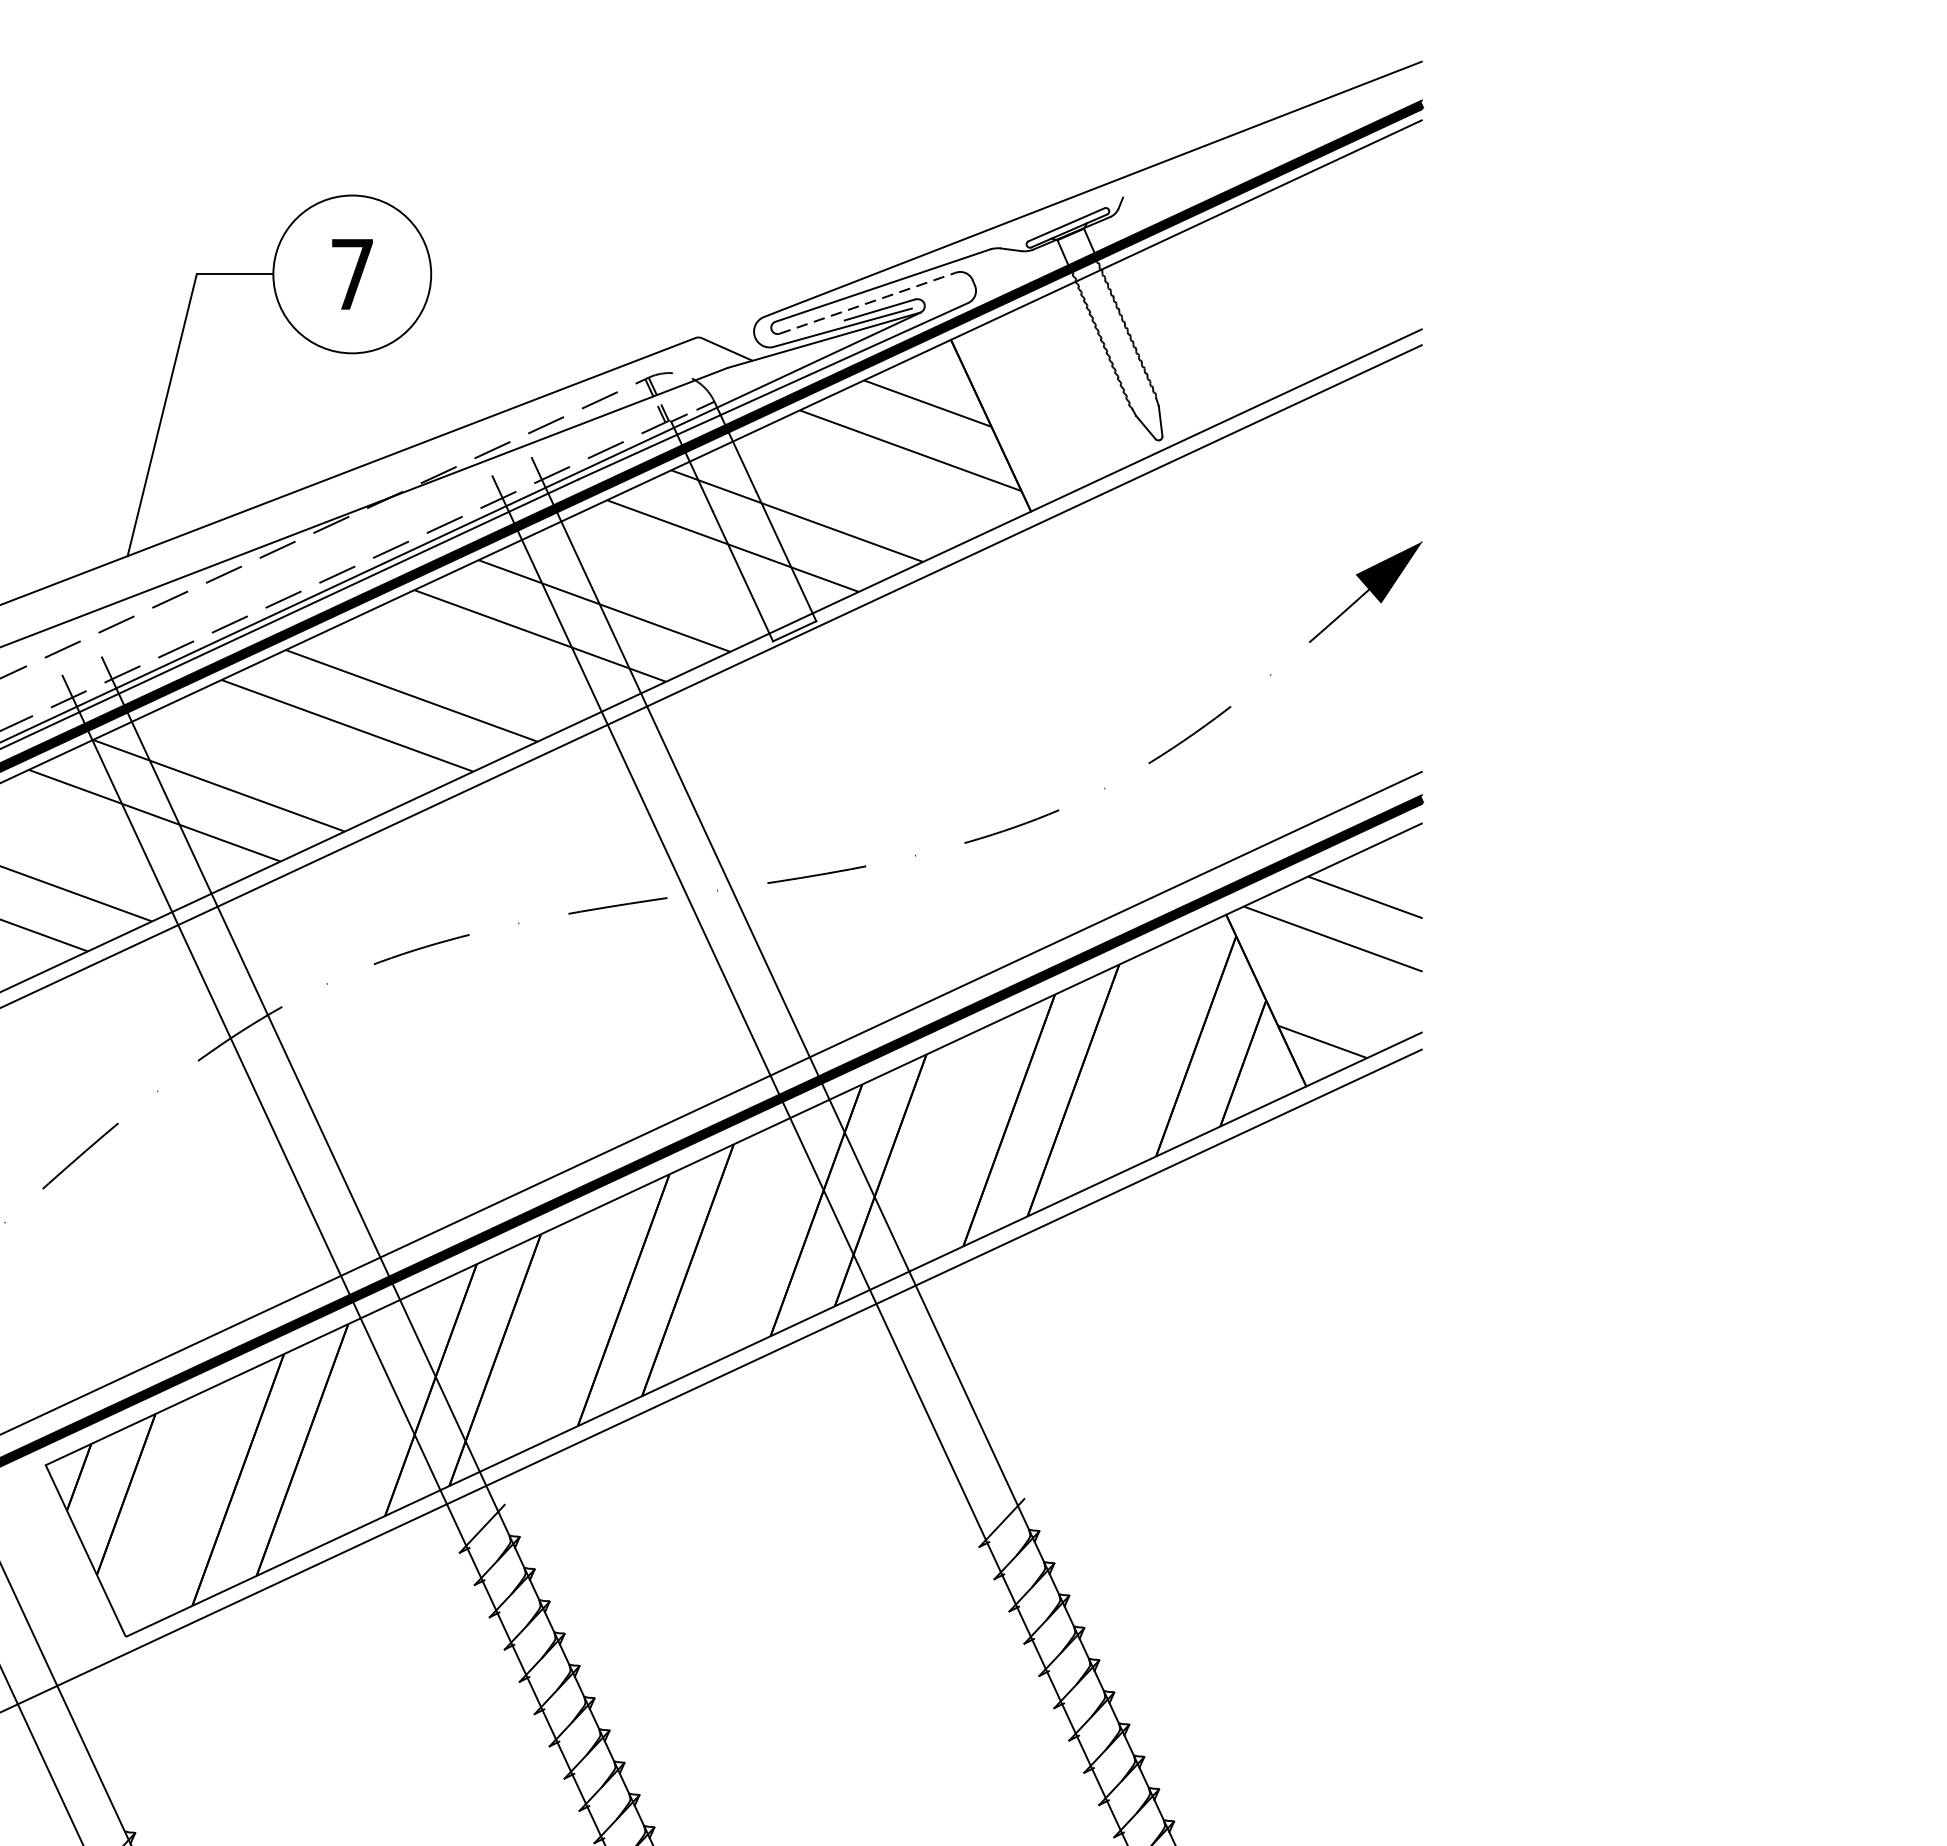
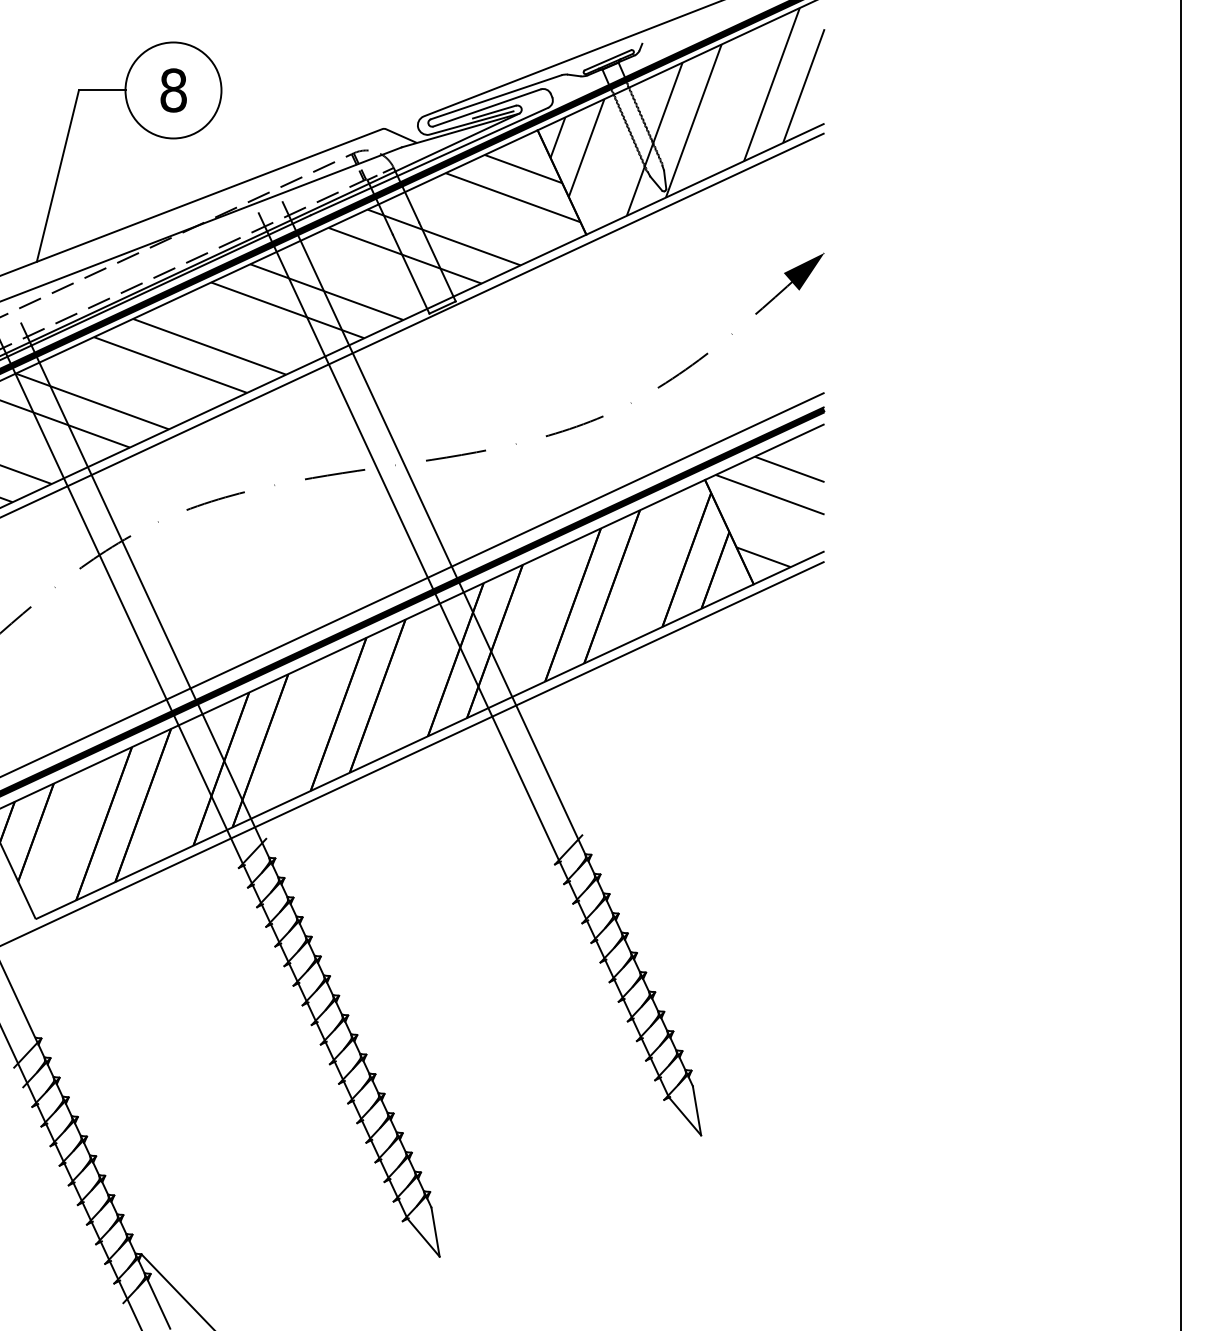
text: (352, 274) -> (173, 90), 7 -> 8
line: (868, 302) -> (487, 107), dashed -> solid
hatch: (1197, 308) -> (687, 111), added

